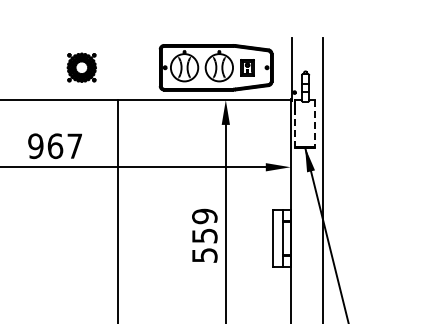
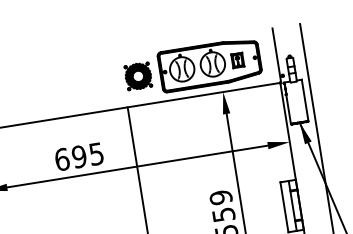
part: (81, 67) -> (138, 76), moved
line: (315, 123) -> (305, 100), dashed -> solid
line: (295, 130) -> (288, 109), dashed -> solid
text: (55, 146) -> (79, 157), 967 -> 695

